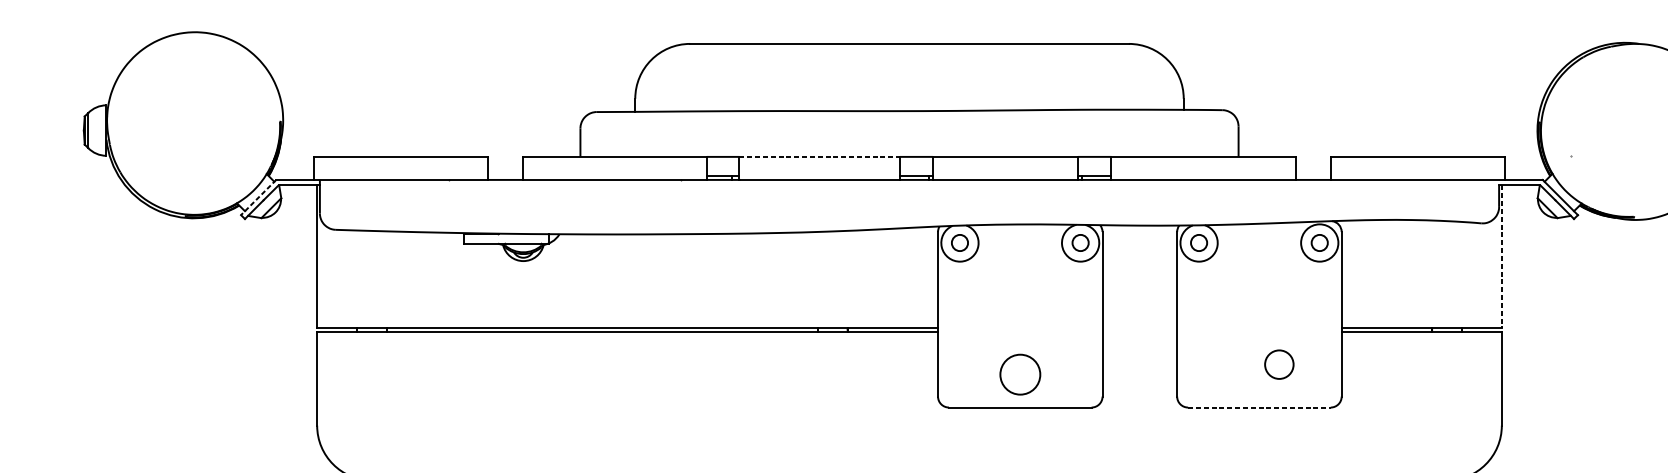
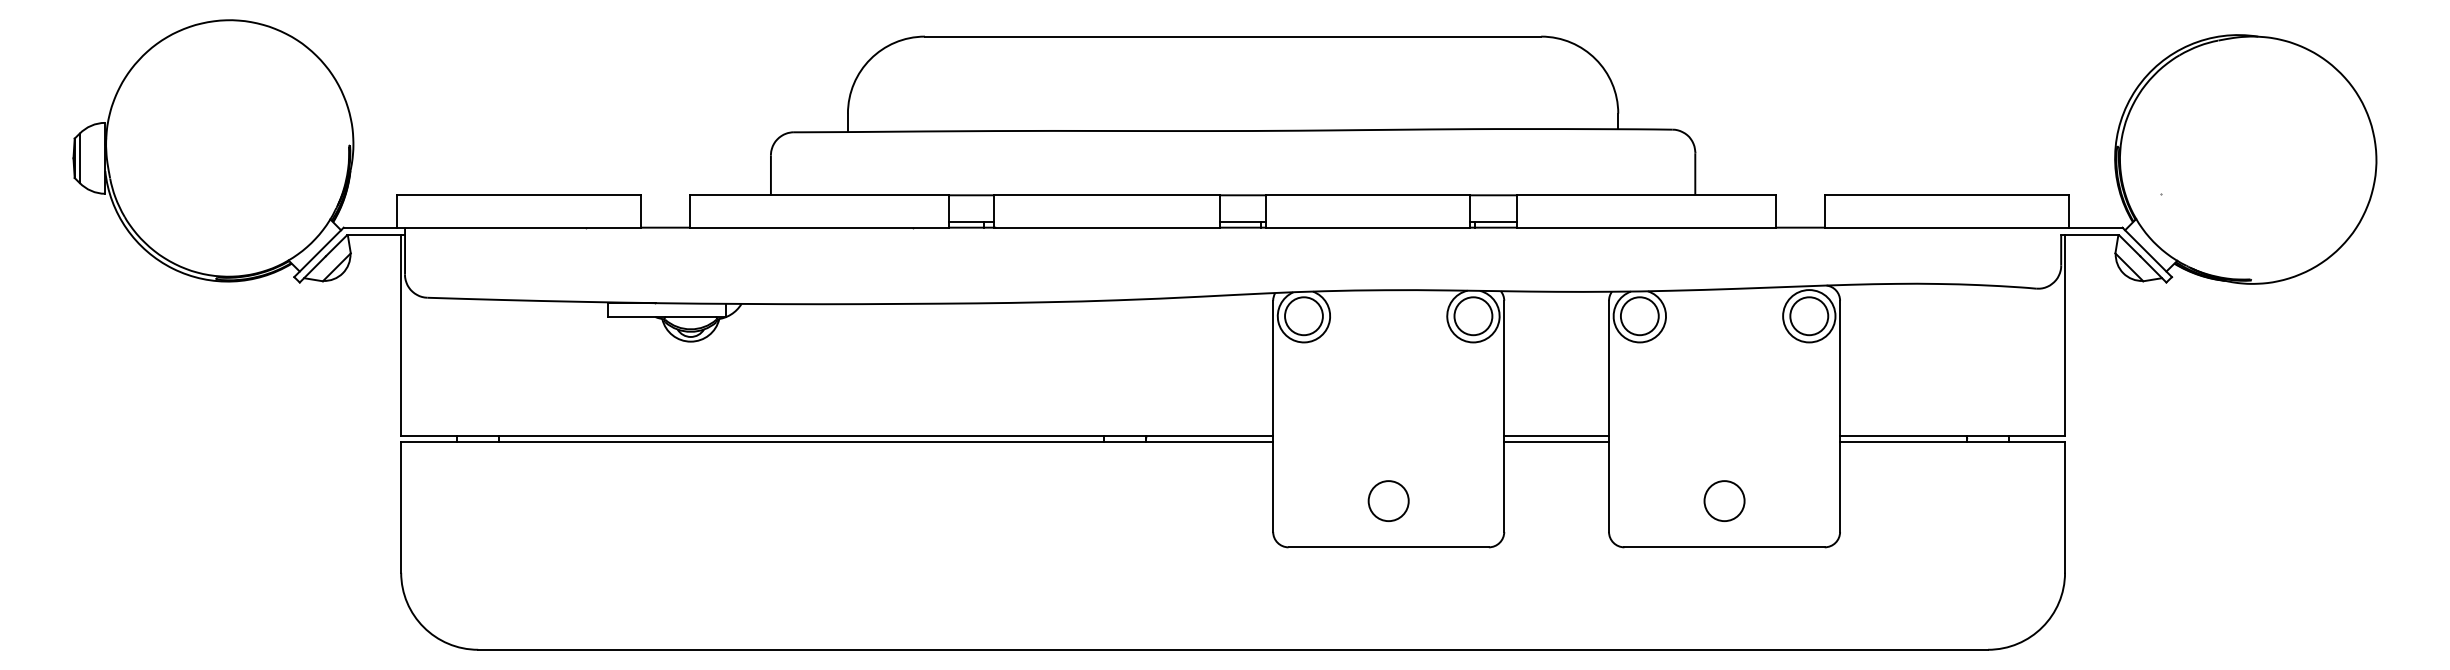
line: (820, 157) -> (1107, 195), dashed -> solid
line: (258, 197) -> (318, 252), dashed -> solid
circle: (959, 243) -> (1303, 316), size x1.67
circle: (1080, 243) -> (1473, 316), size x1.67
circle: (1198, 243) -> (1639, 316), size x1.67
circle: (1319, 243) -> (1809, 316), size x1.67
line: (1502, 257) -> (2065, 336), dashed -> solid
line: (1139, 327) -> (1556, 435), added
line: (1139, 332) -> (1556, 441), added
circle: (1279, 364) -> (1724, 500), moved
circle: (1020, 374) -> (1388, 500), size x0.71
line: (1260, 407) -> (1725, 547), dashed -> solid

